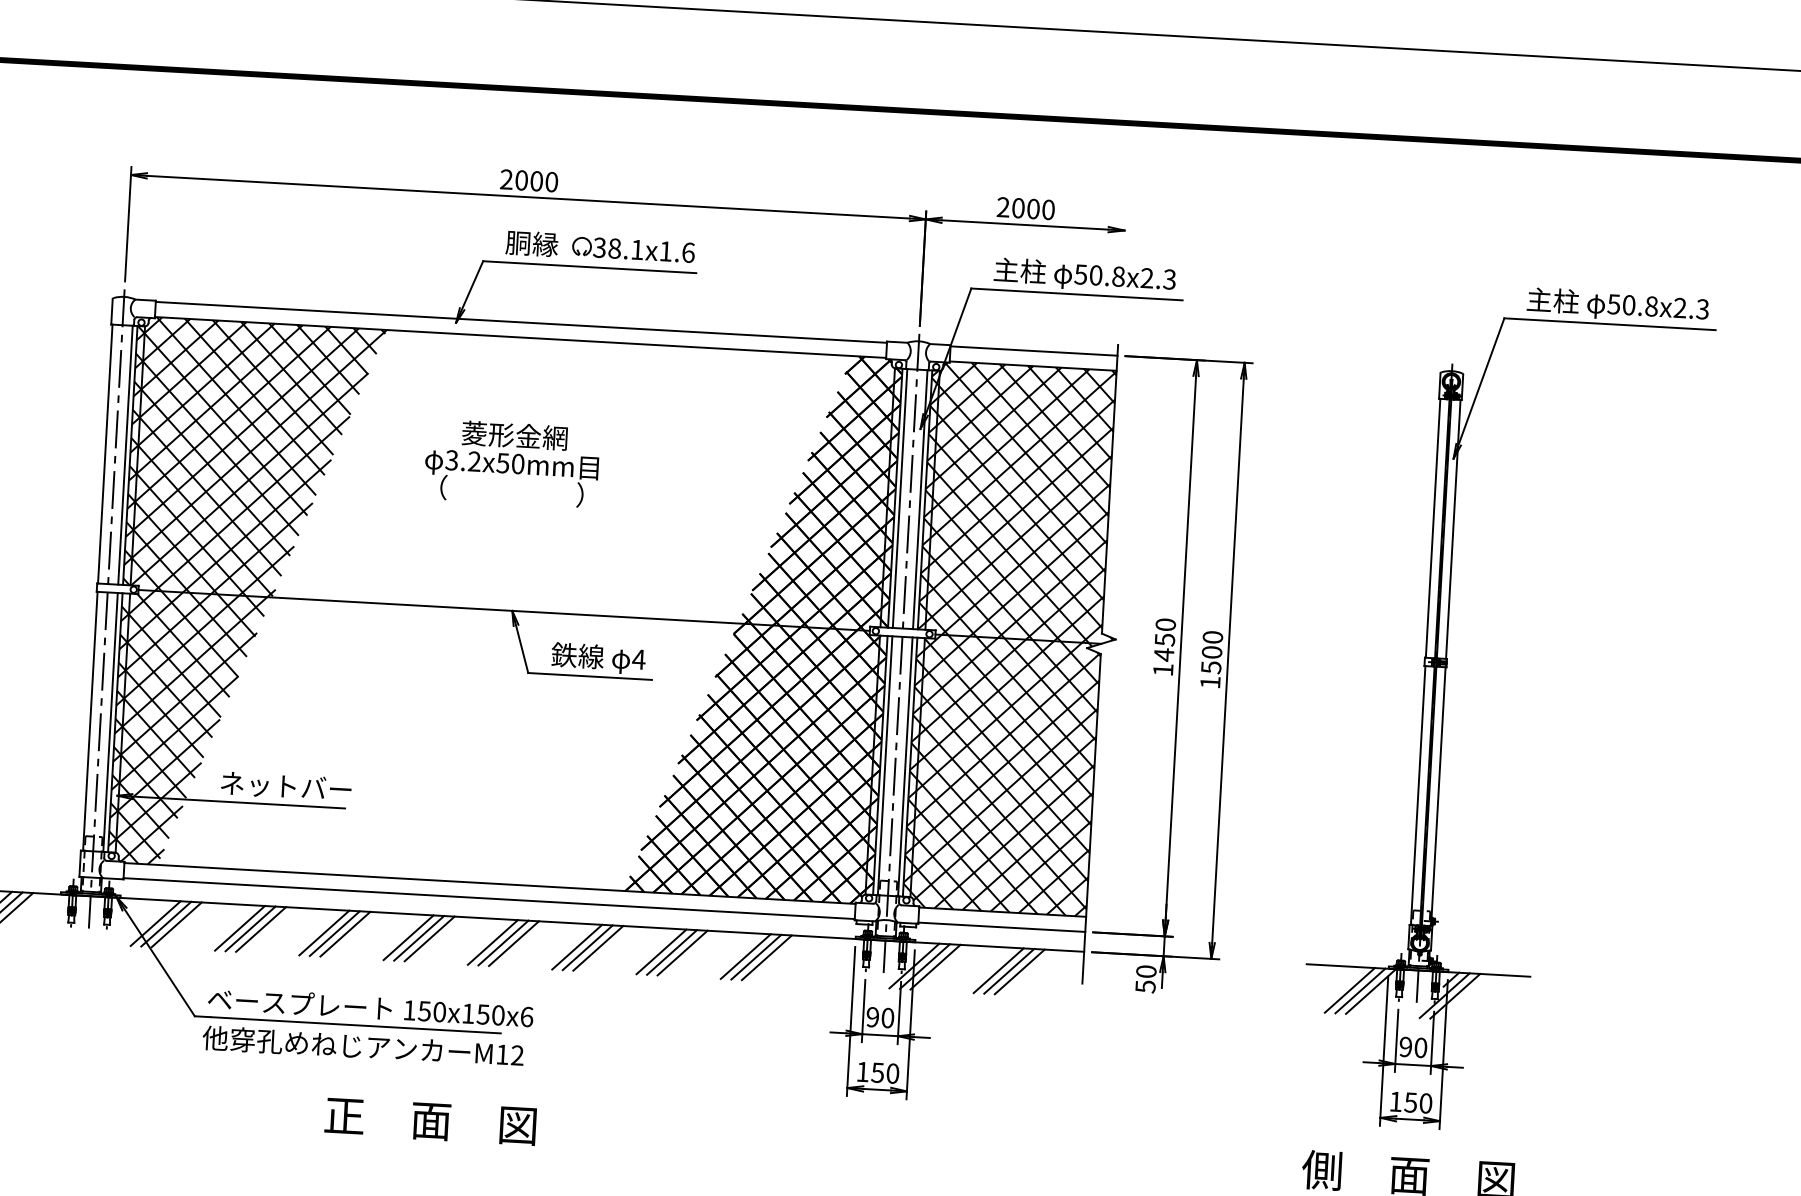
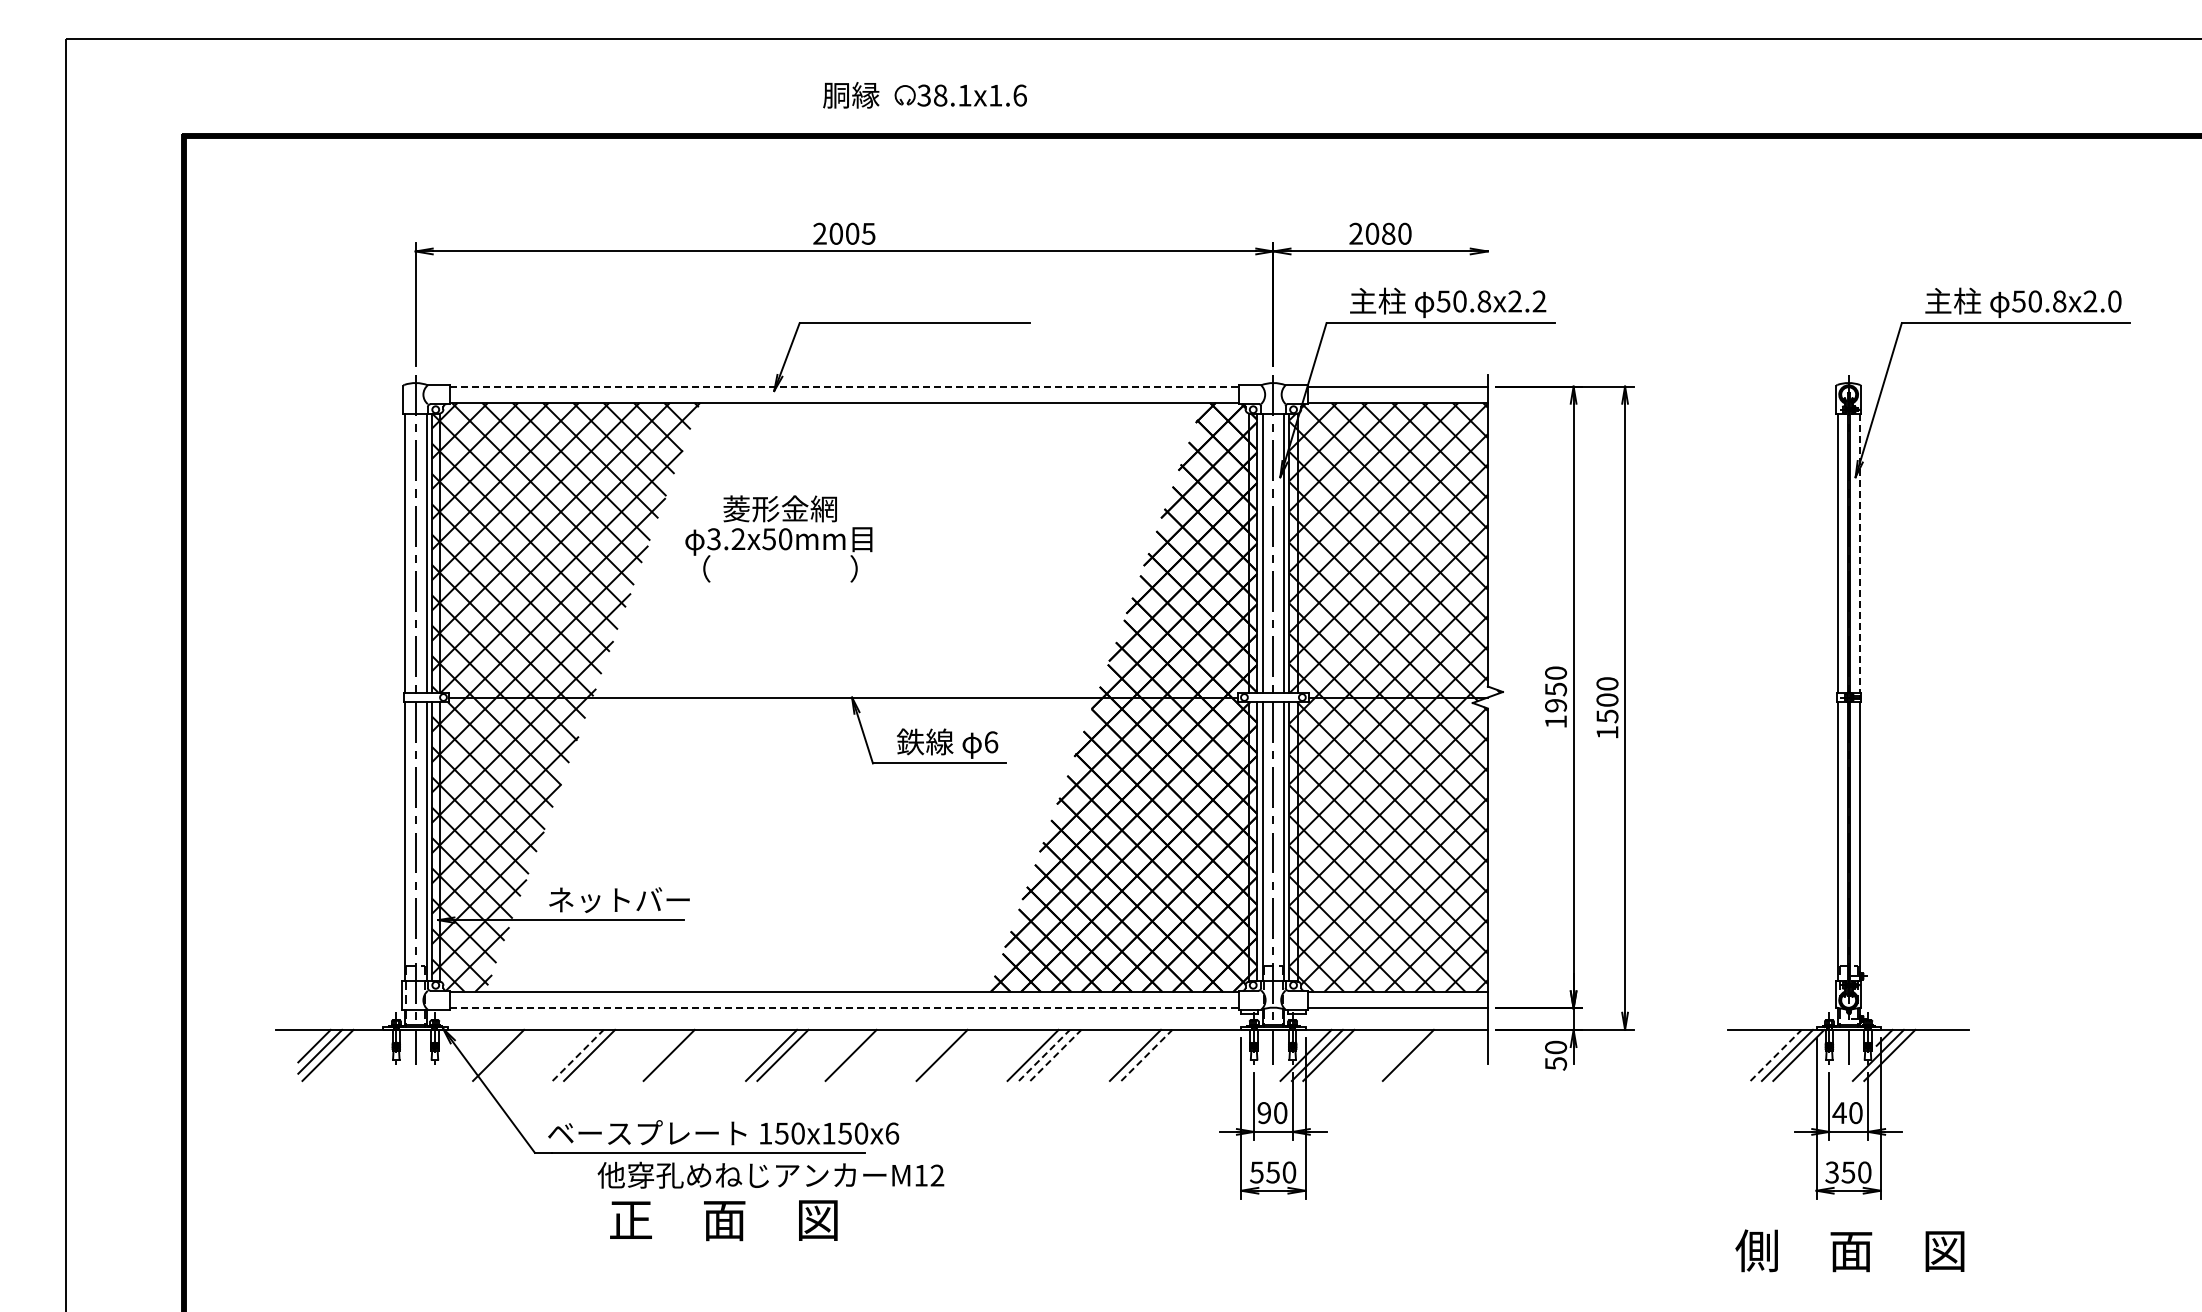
text: (551, 181) -> (868, 233), 2000 -> 2005
text: (1033, 208) -> (1388, 233), 2000 -> 2080
part: (599, 247) -> (924, 95), moved
text: (1169, 279) -> (1539, 301), 50.8x2.3 -> 50.8x2.2
text: (1702, 309) -> (2114, 301), 50.8x2.3 -> 50.8x2.0
line: (521, 322) -> (844, 386), solid -> dashed
text: (511, 463) -> (778, 538), moved
line: (1453, 529) -> (1859, 553), solid -> dashed
text: (1164, 654) -> (1556, 705), 1450 -> 1950
text: (638, 659) -> (990, 742), 4 -> 6
line: (489, 898) -> (844, 1008), solid -> dashed
line: (155, 922) -> (486, 1054), removed
line: (176, 923) -> (509, 1054), removed
line: (240, 928) -> (578, 1055), solid -> dashed
line: (260, 928) -> (600, 1054), removed
line: (334, 932) -> (680, 1054), removed
line: (345, 933) -> (691, 1054), removed
line: (408, 936) -> (759, 1054), removed
line: (503, 942) -> (862, 1054), removed
line: (513, 942) -> (873, 1054), removed
line: (587, 946) -> (953, 1054), removed
line: (597, 947) -> (964, 1054), removed
line: (672, 952) -> (1044, 1055), solid -> dashed
line: (683, 953) -> (1056, 1055), solid -> dashed
line: (745, 955) -> (1123, 1054), removed
line: (767, 957) -> (1147, 1055), solid -> dashed
line: (998, 969) -> (1396, 1054), removed
line: (1019, 971) -> (1419, 1054), removed
line: (1350, 990) -> (1776, 1055), solid -> dashed
text: (362, 1045) -> (770, 1174), moved
text: (1405, 1047) -> (1839, 1113), 90 -> 40
text: (862, 1071) -> (1256, 1172), 150 -> 550
text: (1395, 1101) -> (1831, 1172), 150 -> 350
text: (430, 1121) -> (723, 1220), moved

